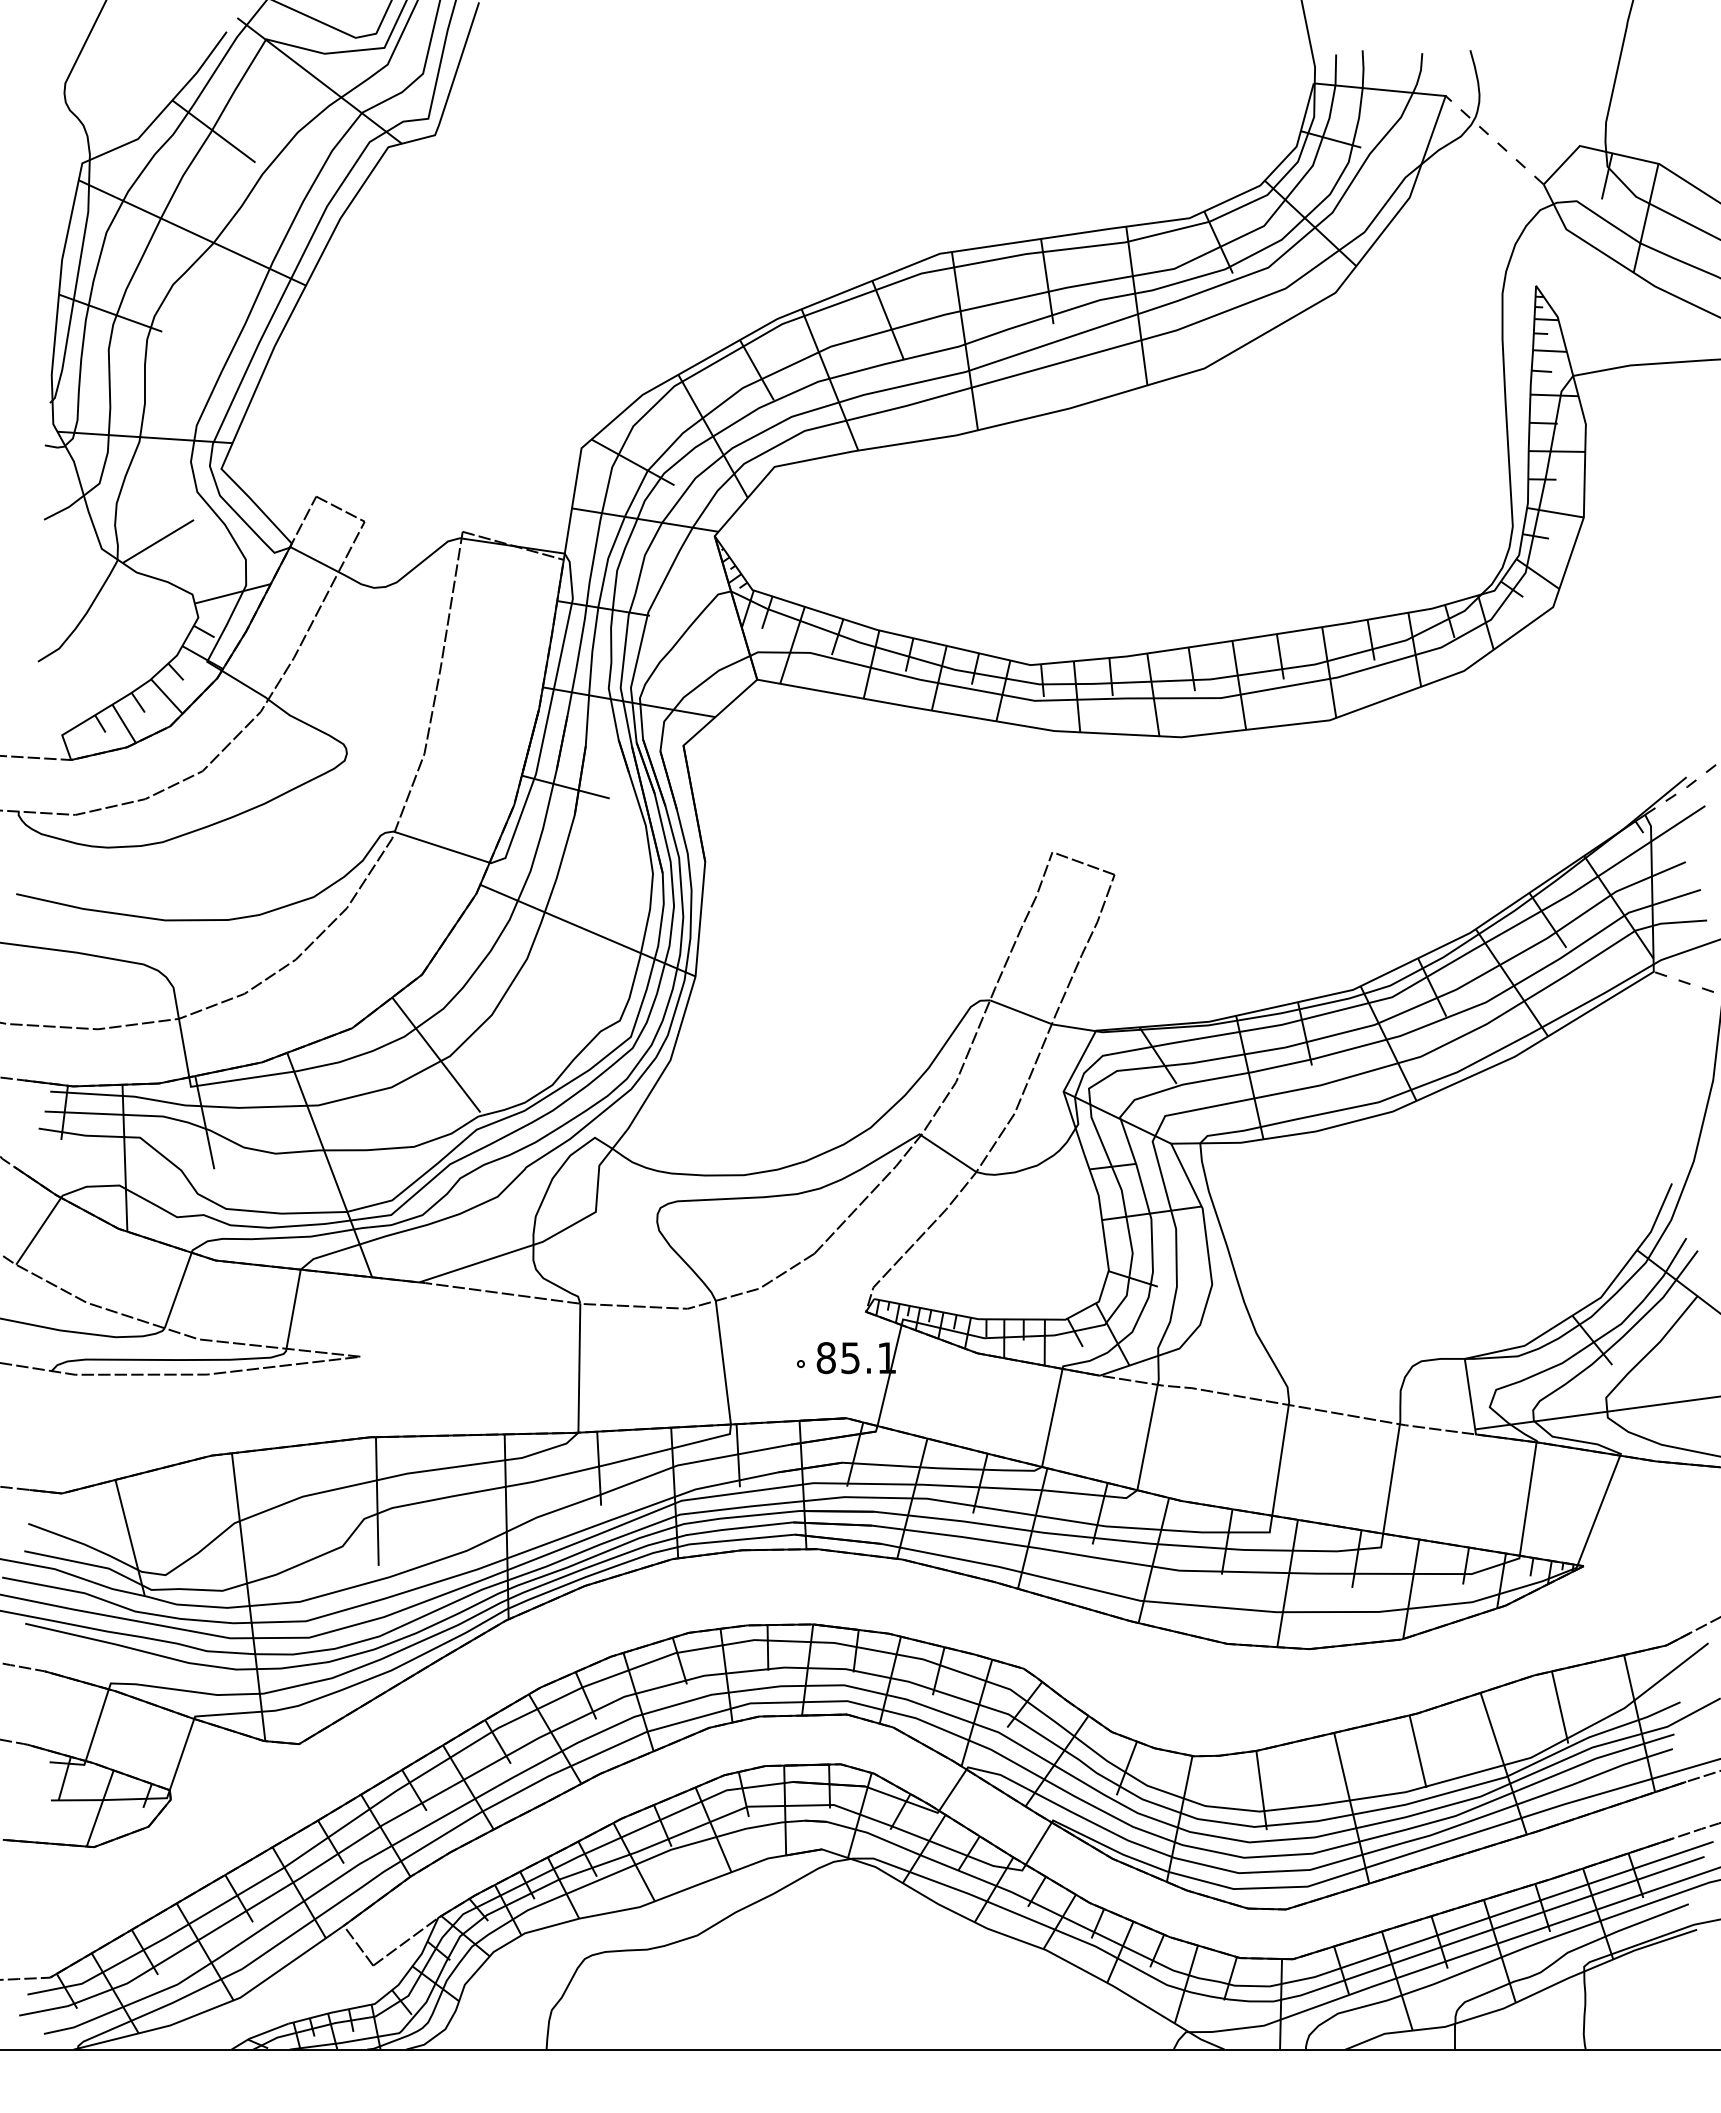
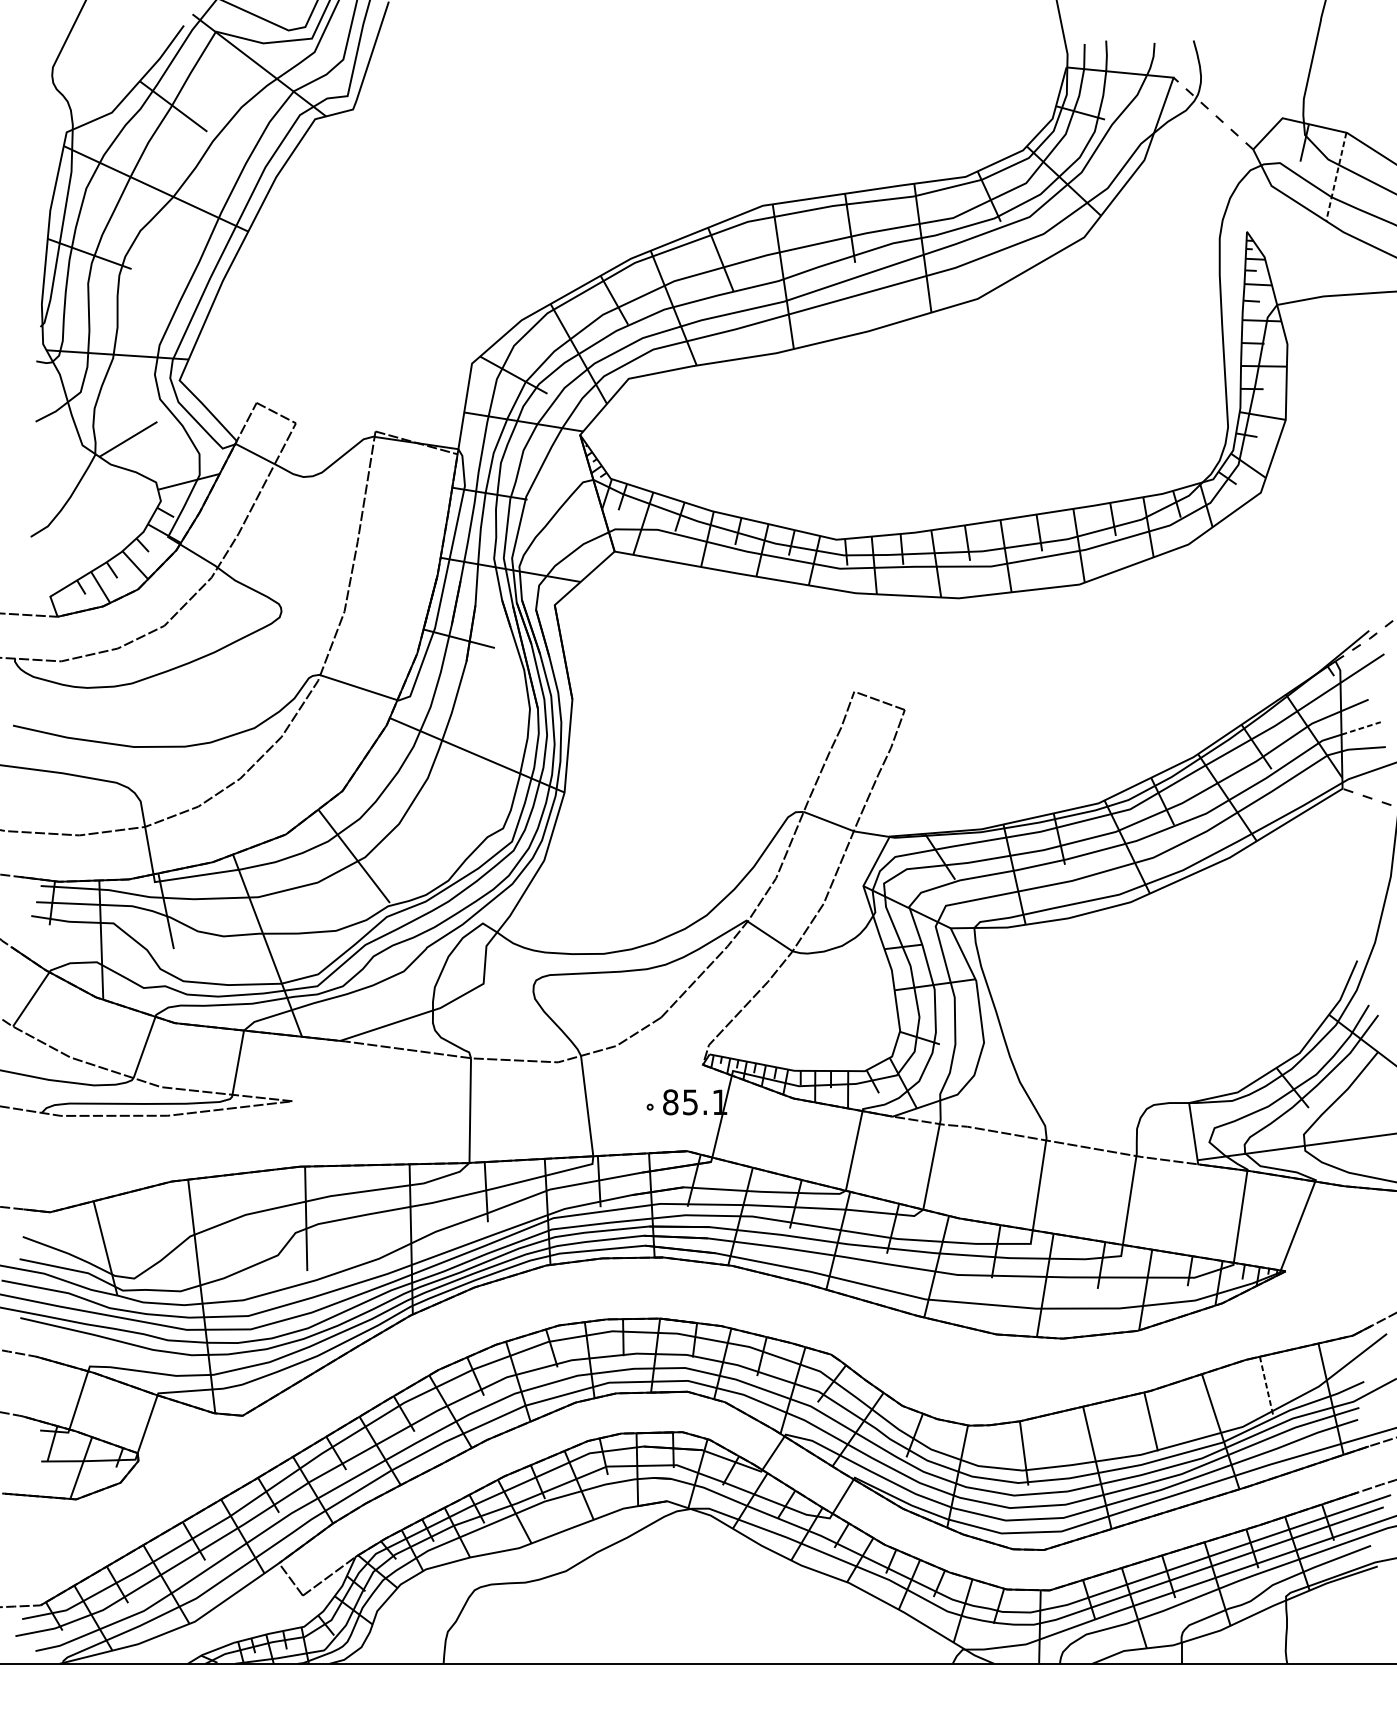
line: (1646, 218) -> (1336, 177), solid -> dashed
line: (1677, 897) -> (1361, 728), solid -> dashed
line: (1560, 1707) -> (1266, 1386), solid -> dashed

